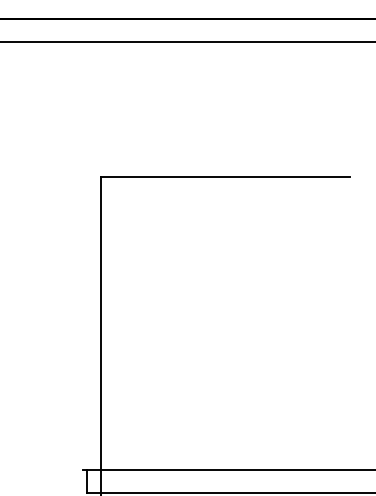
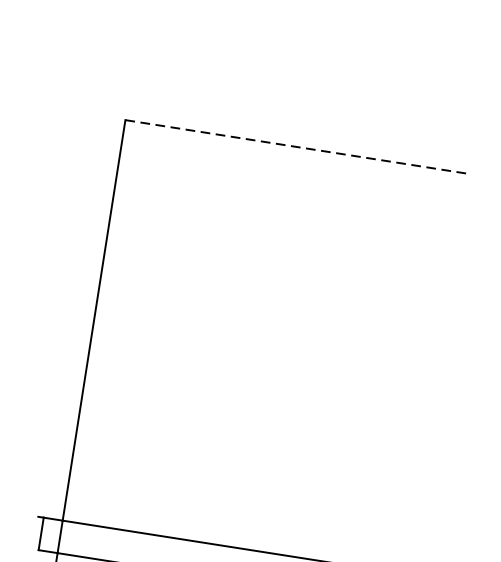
line: (225, 176) -> (296, 146), solid -> dashed

